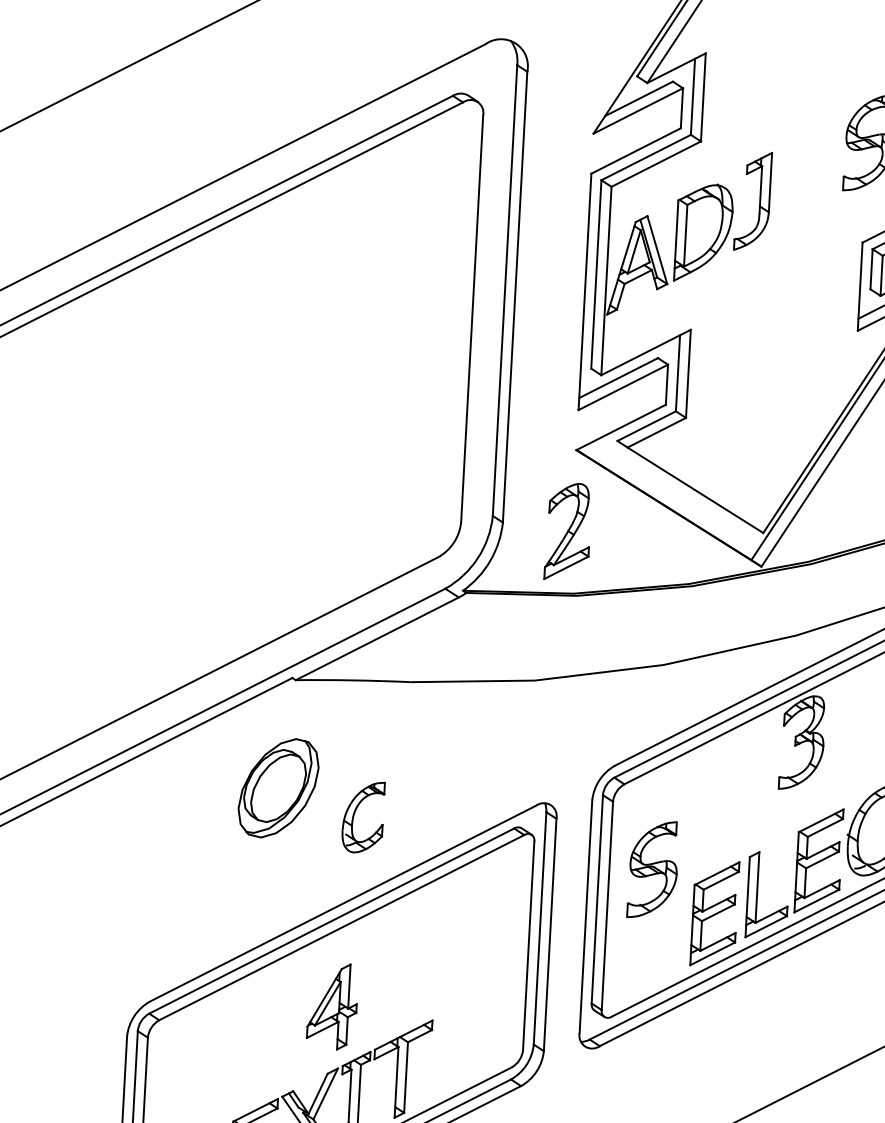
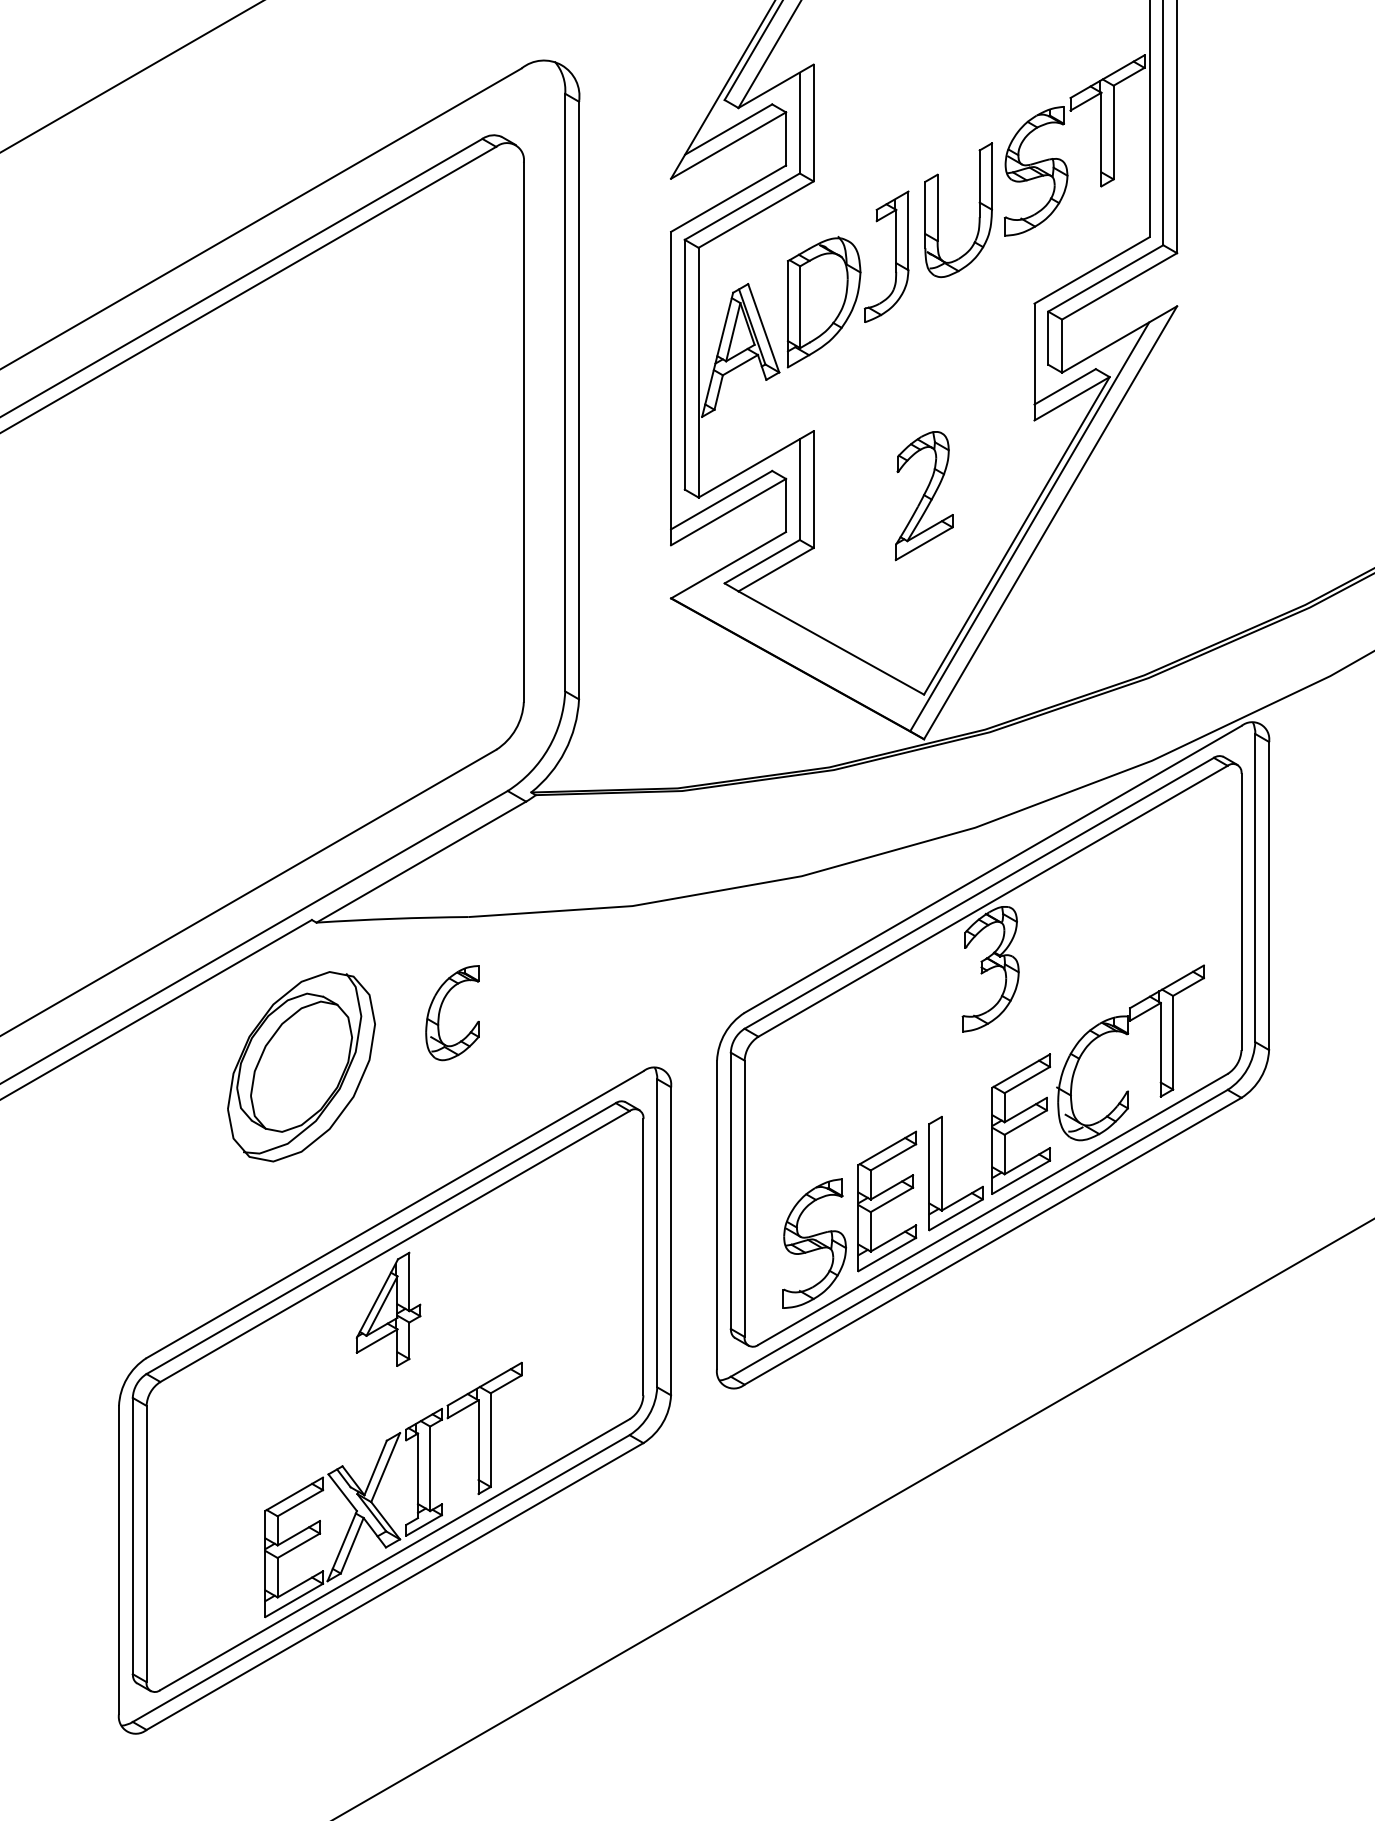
part: (793, 168) -> (938, 210), added
part: (567, 532) -> (923, 496), moved
part: (278, 788) -> (301, 1066), size x1.43
part: (354, 817) -> (440, 1013), moved
part: (653, 869) -> (814, 1243), moved
part: (332, 1005) -> (388, 1308), moved

